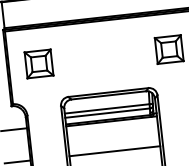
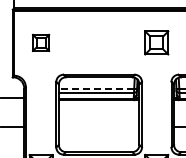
part: (38, 63) -> (40, 42), size x0.7
line: (107, 108) -> (96, 88), solid -> dashed
line: (114, 150) -> (98, 126), removed

